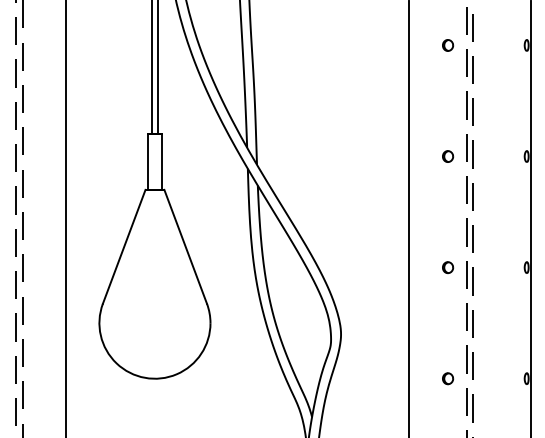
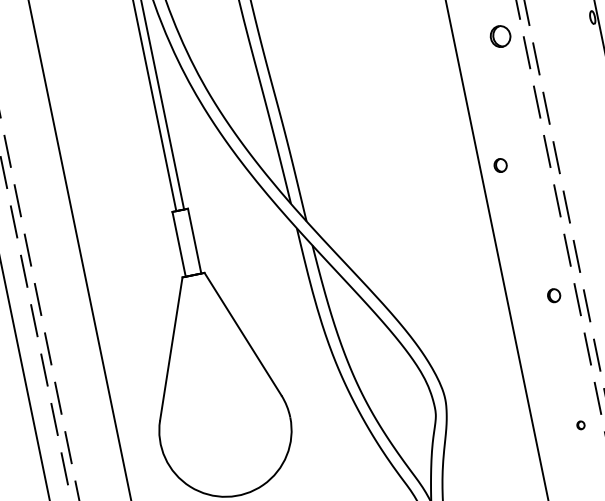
part: (448, 45) -> (501, 36), size x1.6
part: (448, 156) -> (501, 165), moved
part: (448, 378) -> (581, 424), size x0.6

